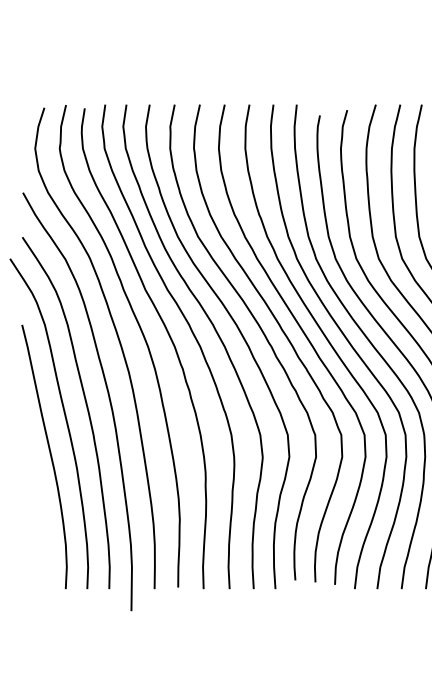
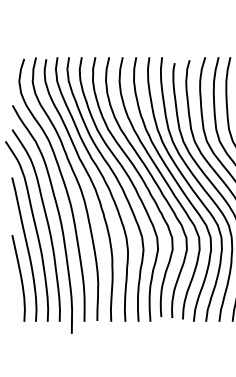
curve: (37, 509) -> (20, 278), added

